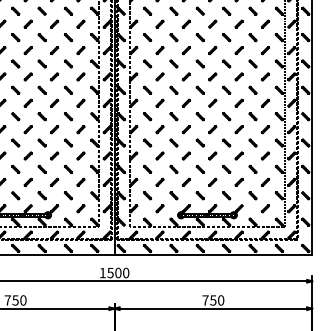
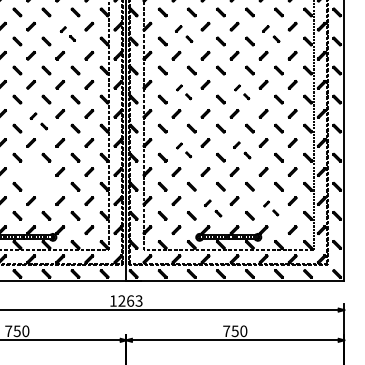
part: (61, 30) -> (67, 33), size x0.6
part: (166, 30) -> (183, 33), size x0.7
part: (245, 30) -> (270, 33), size x0.7
part: (166, 83) -> (183, 92), size x0.6
part: (219, 83) -> (241, 92), size x0.6
part: (34, 110) -> (38, 121), size x0.7
part: (166, 136) -> (183, 150), size x0.6
part: (219, 136) -> (241, 150), size x0.7
part: (34, 162) -> (38, 179), removed
part: (192, 189) -> (212, 208), size x0.7
part: (245, 189) -> (270, 208), size x0.6
text: (118, 272) -> (130, 300), 1500 -> 1263

